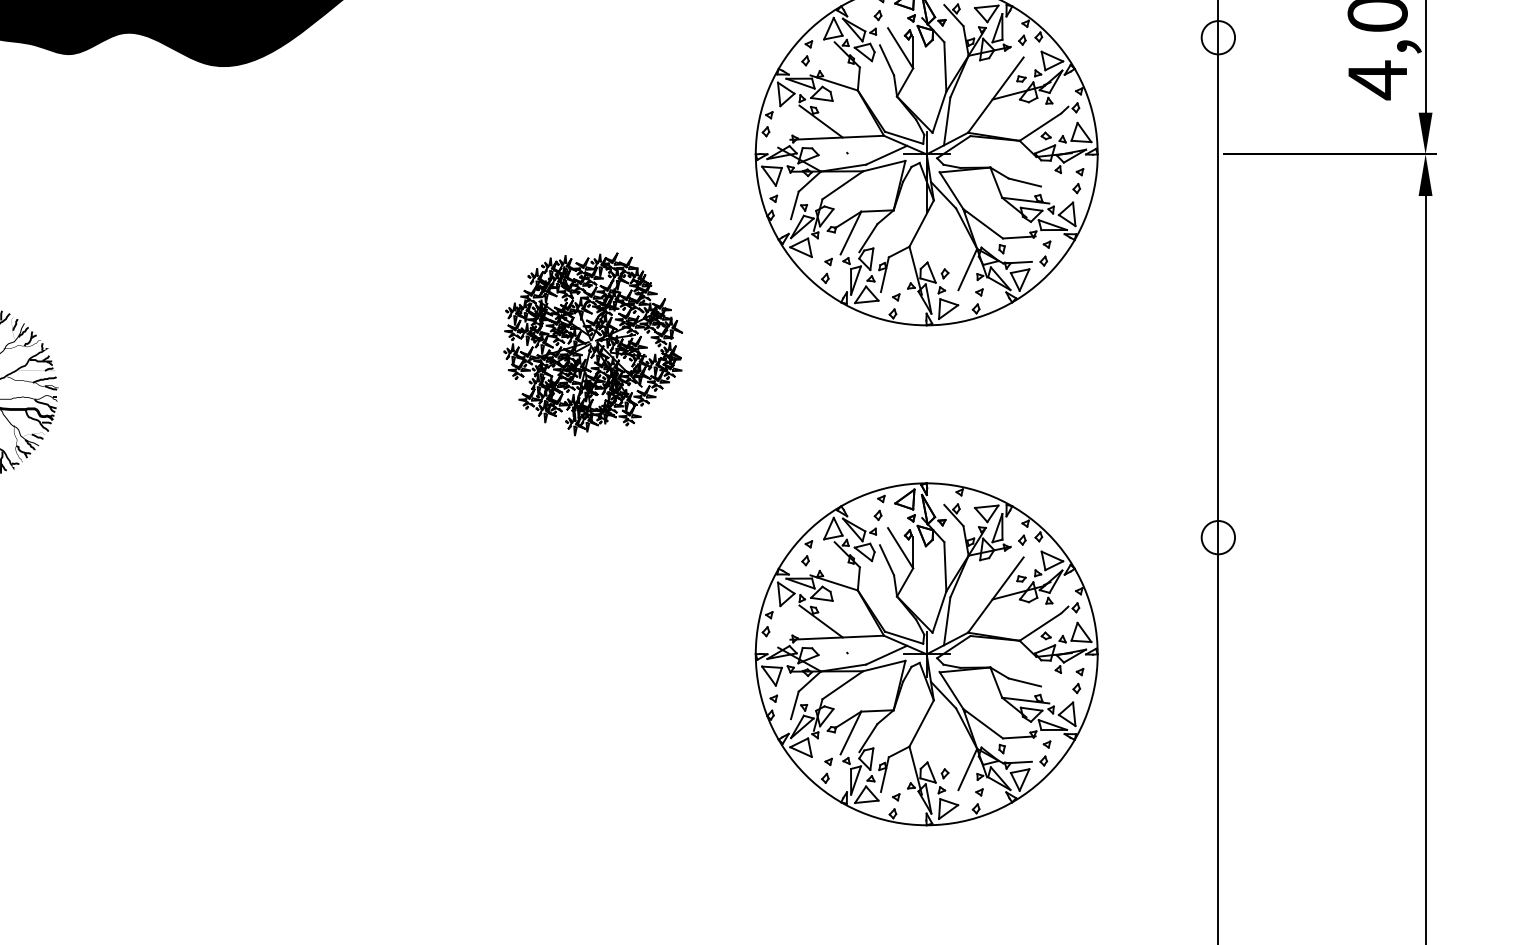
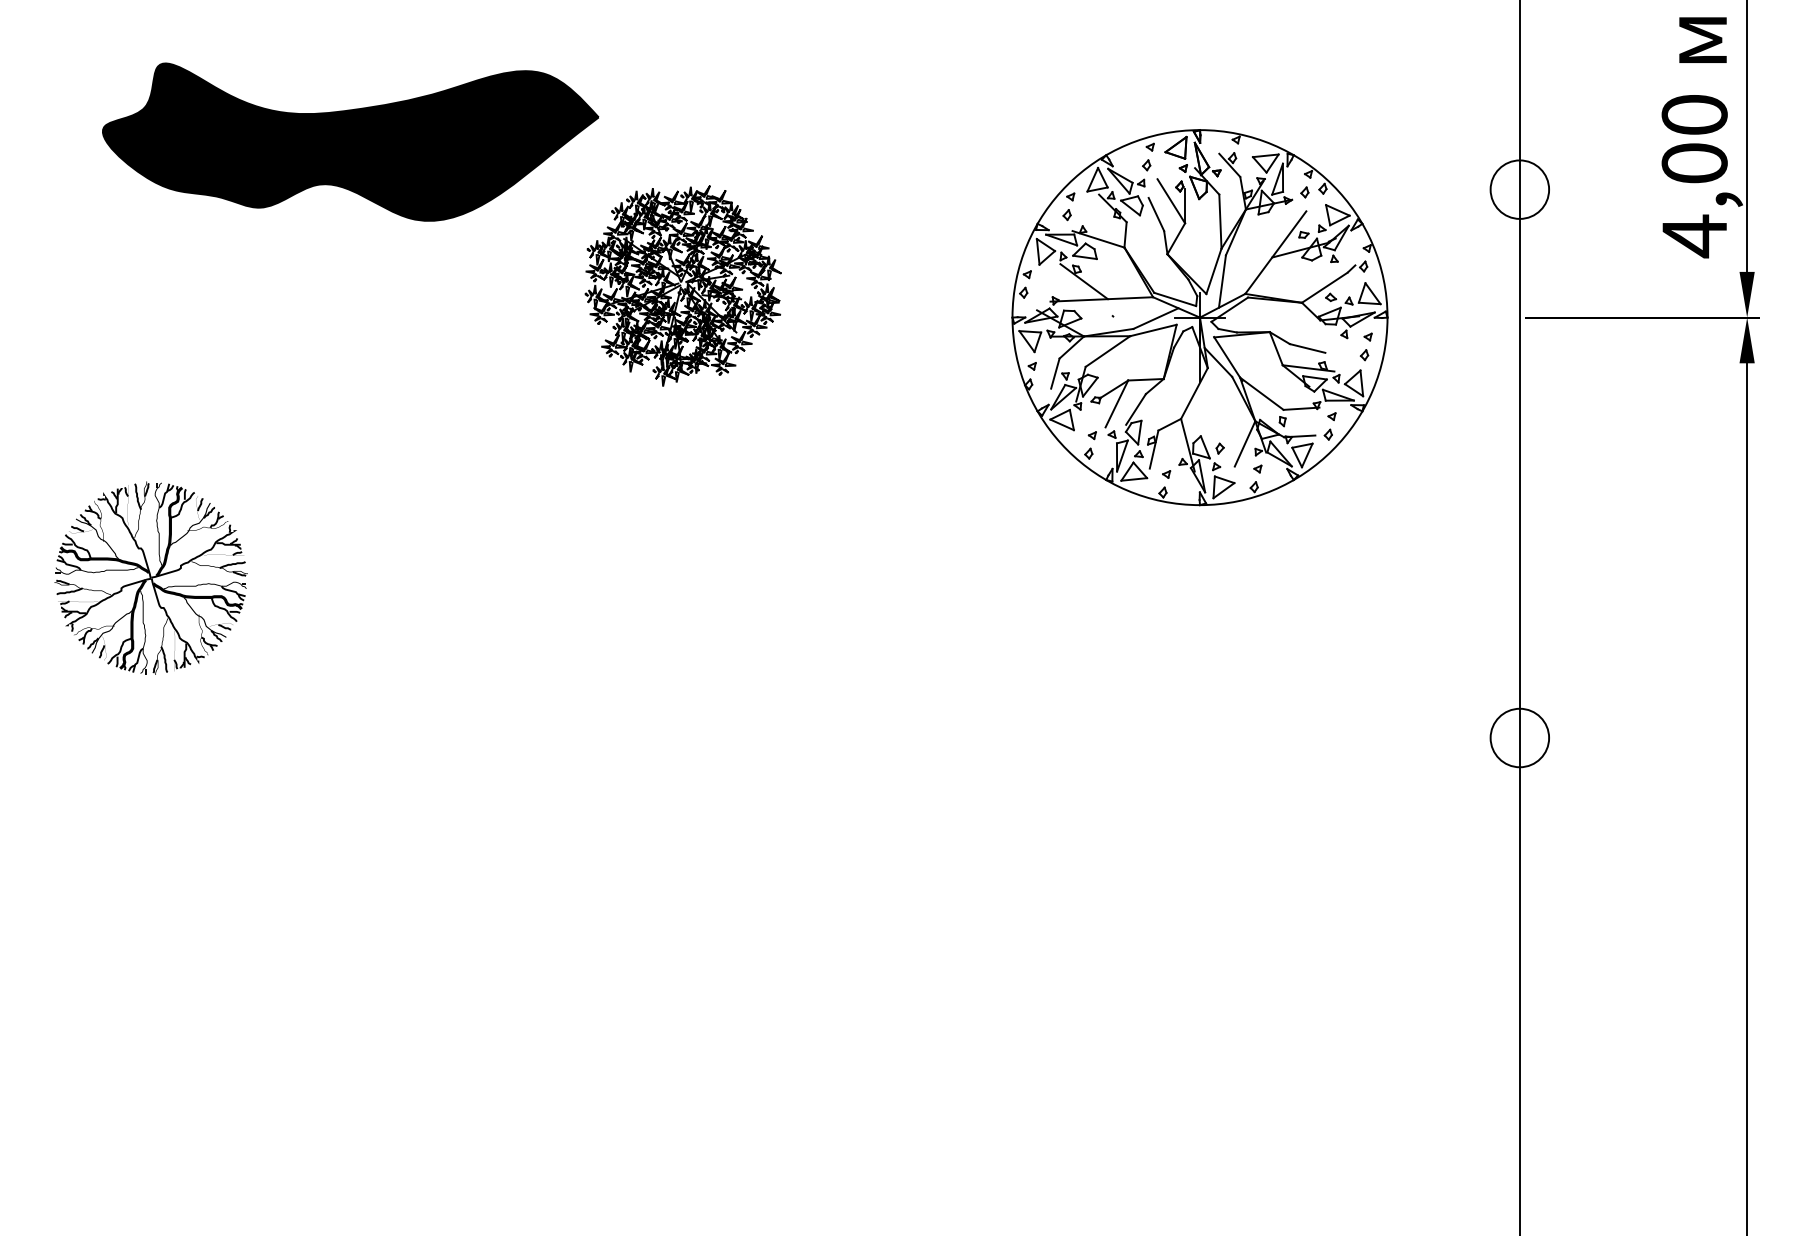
circle: (1218, 37) -> (1519, 189), size x1.6
part: (592, 343) -> (682, 285), moved
circle: (1218, 537) -> (1519, 737), size x1.6
part: (926, 653) -> (1199, 865), removed

